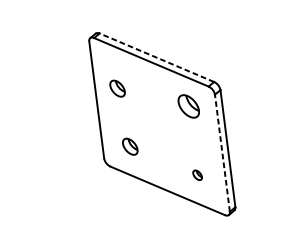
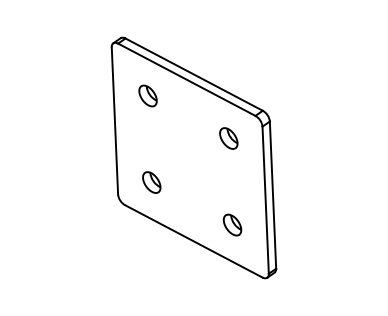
line: (157, 57) -> (194, 74), dashed -> solid
part: (117, 88) -> (147, 95), moved
part: (188, 106) -> (228, 138), size x0.71
line: (222, 153) -> (265, 200), dashed -> solid
part: (197, 174) -> (232, 224), size x1.67

